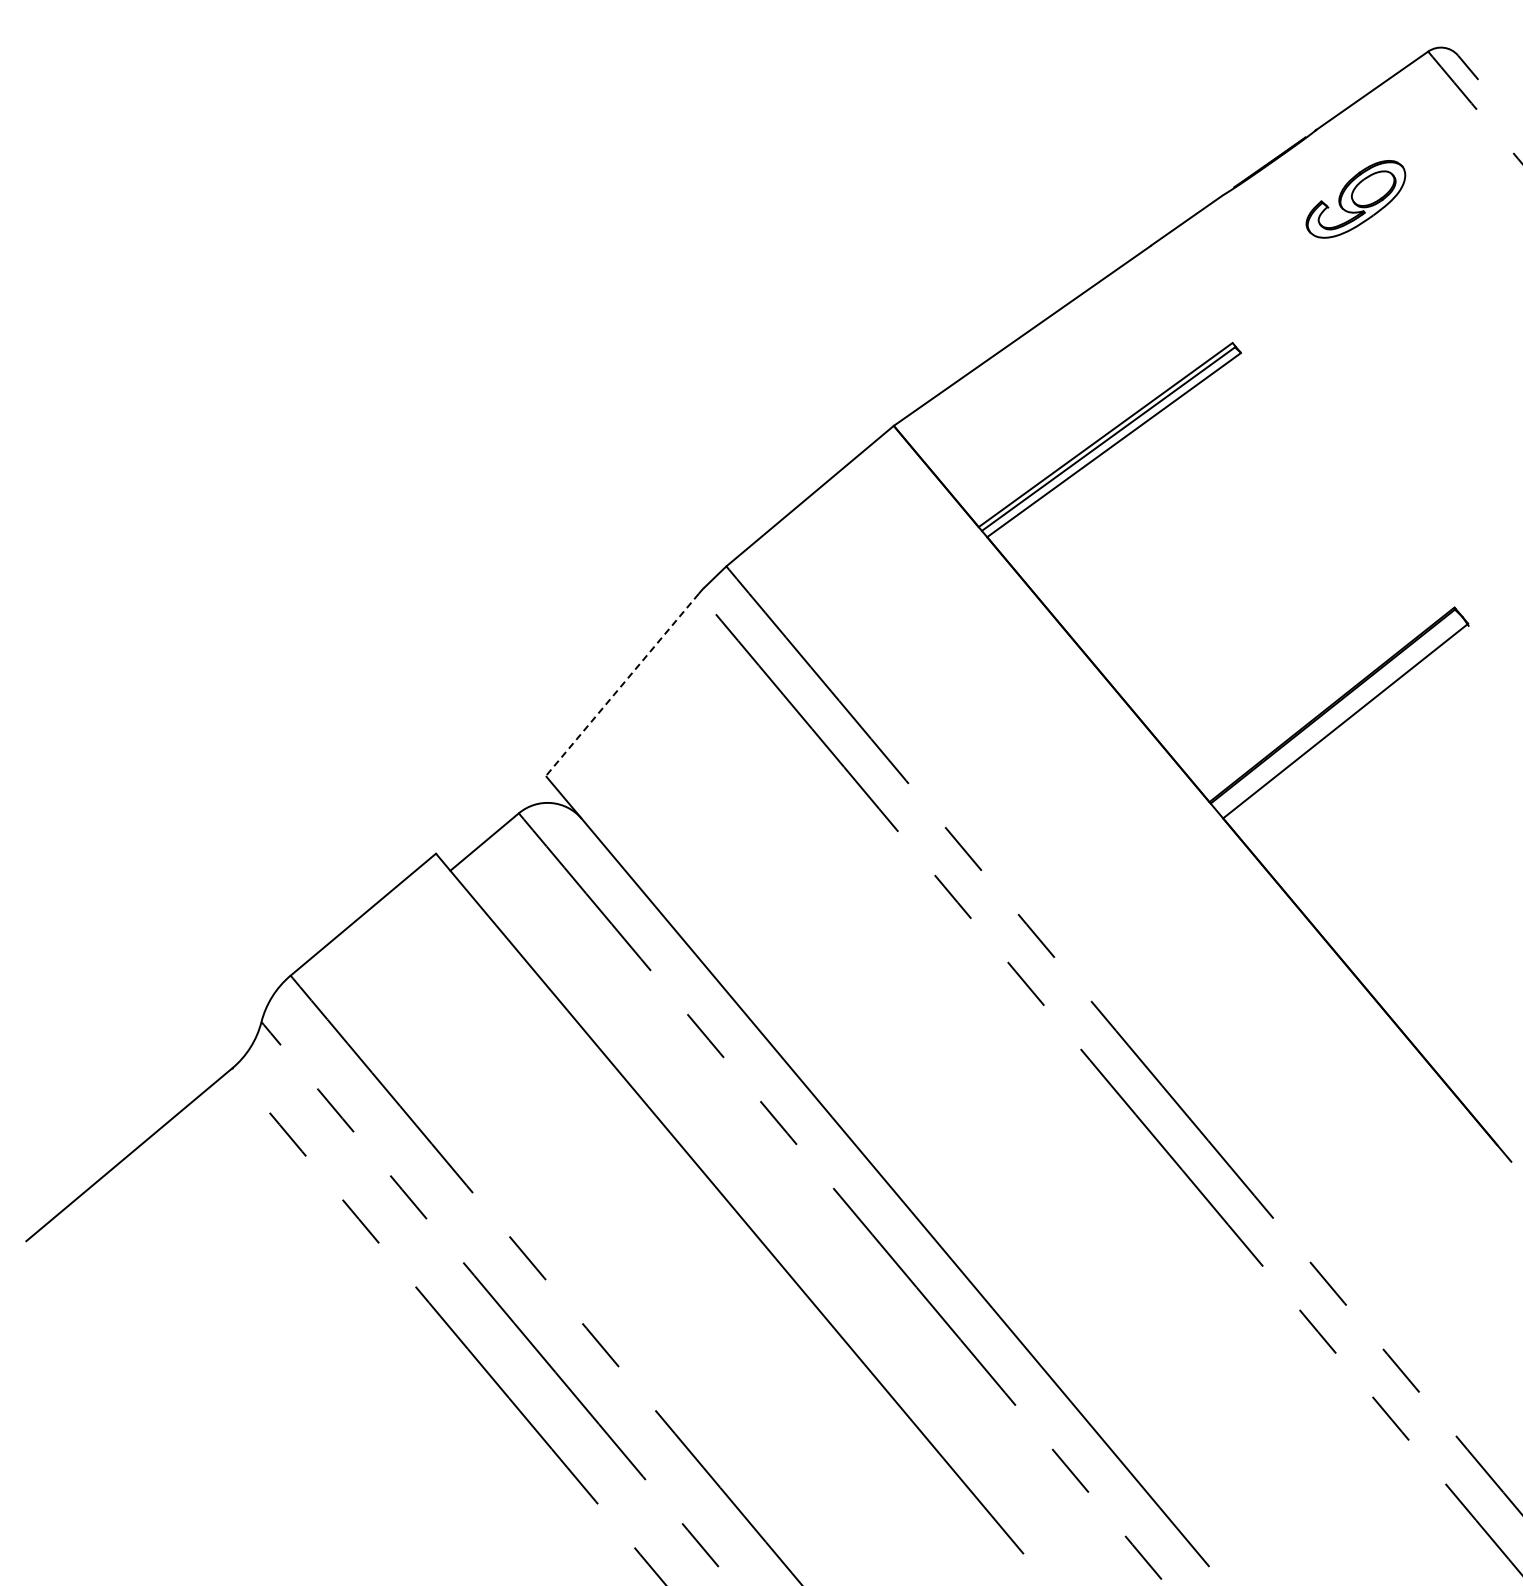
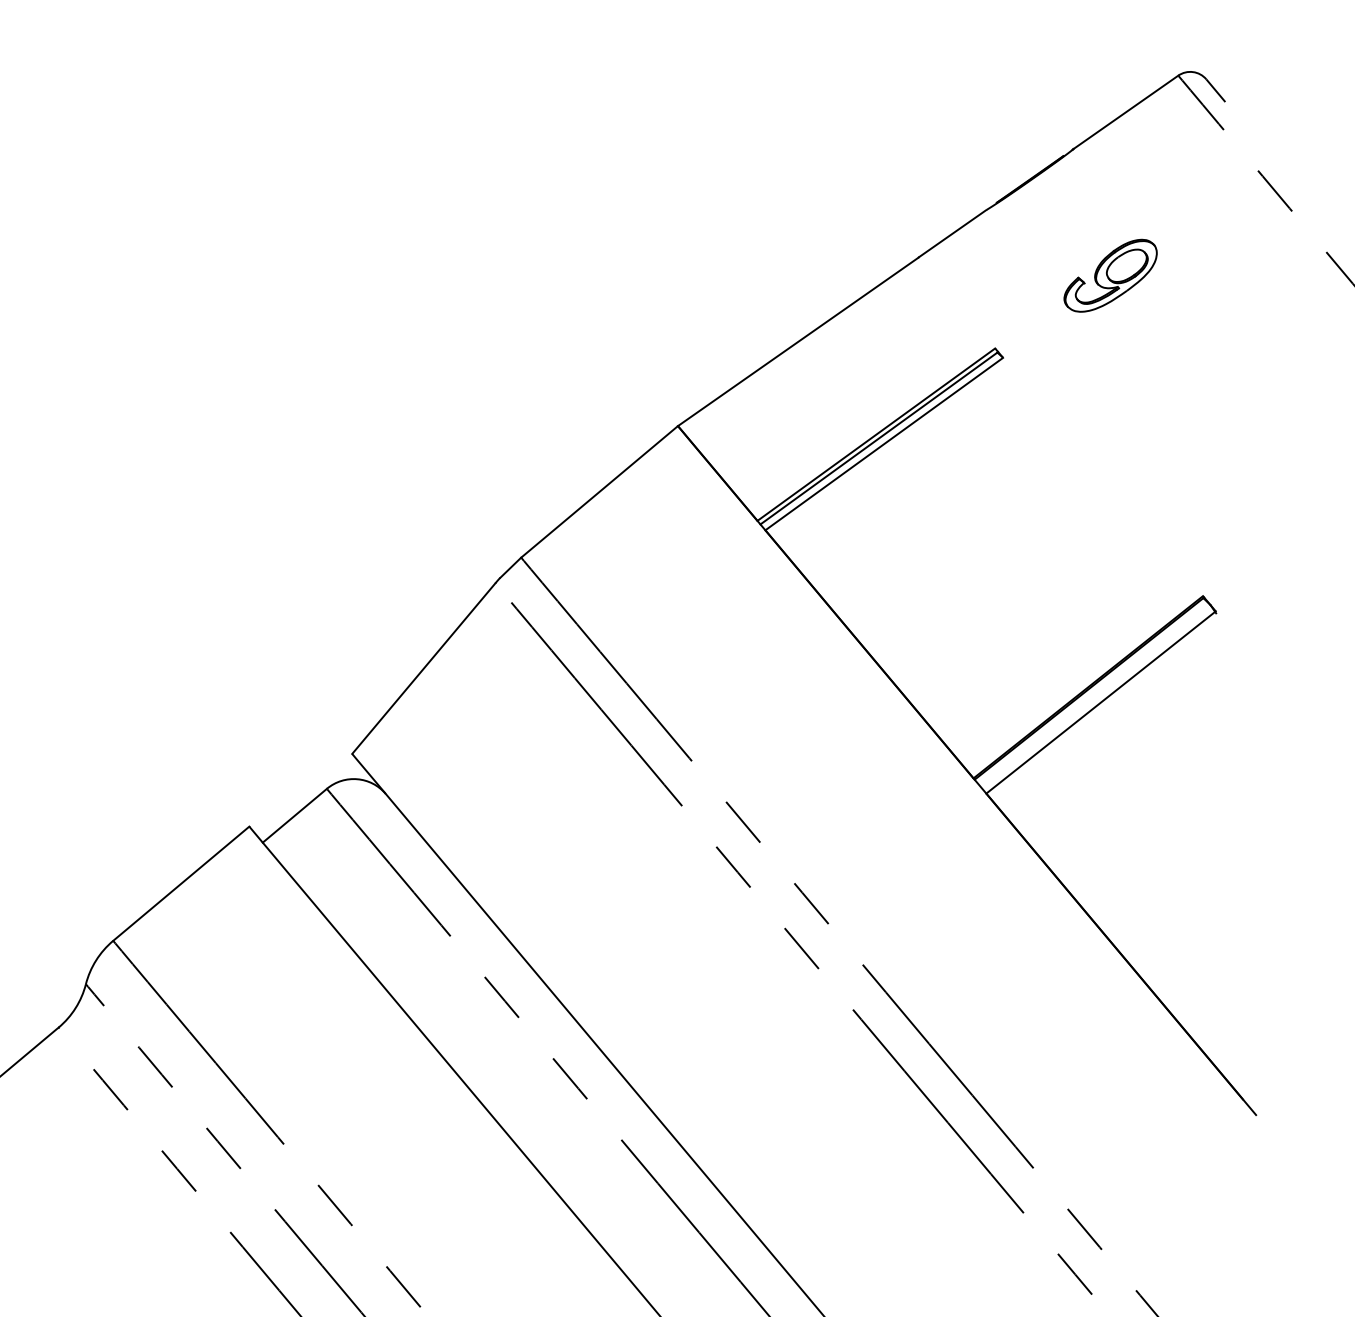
part: (1355, 199) -> (1110, 275), moved
line: (622, 684) -> (423, 668), dashed -> solid

